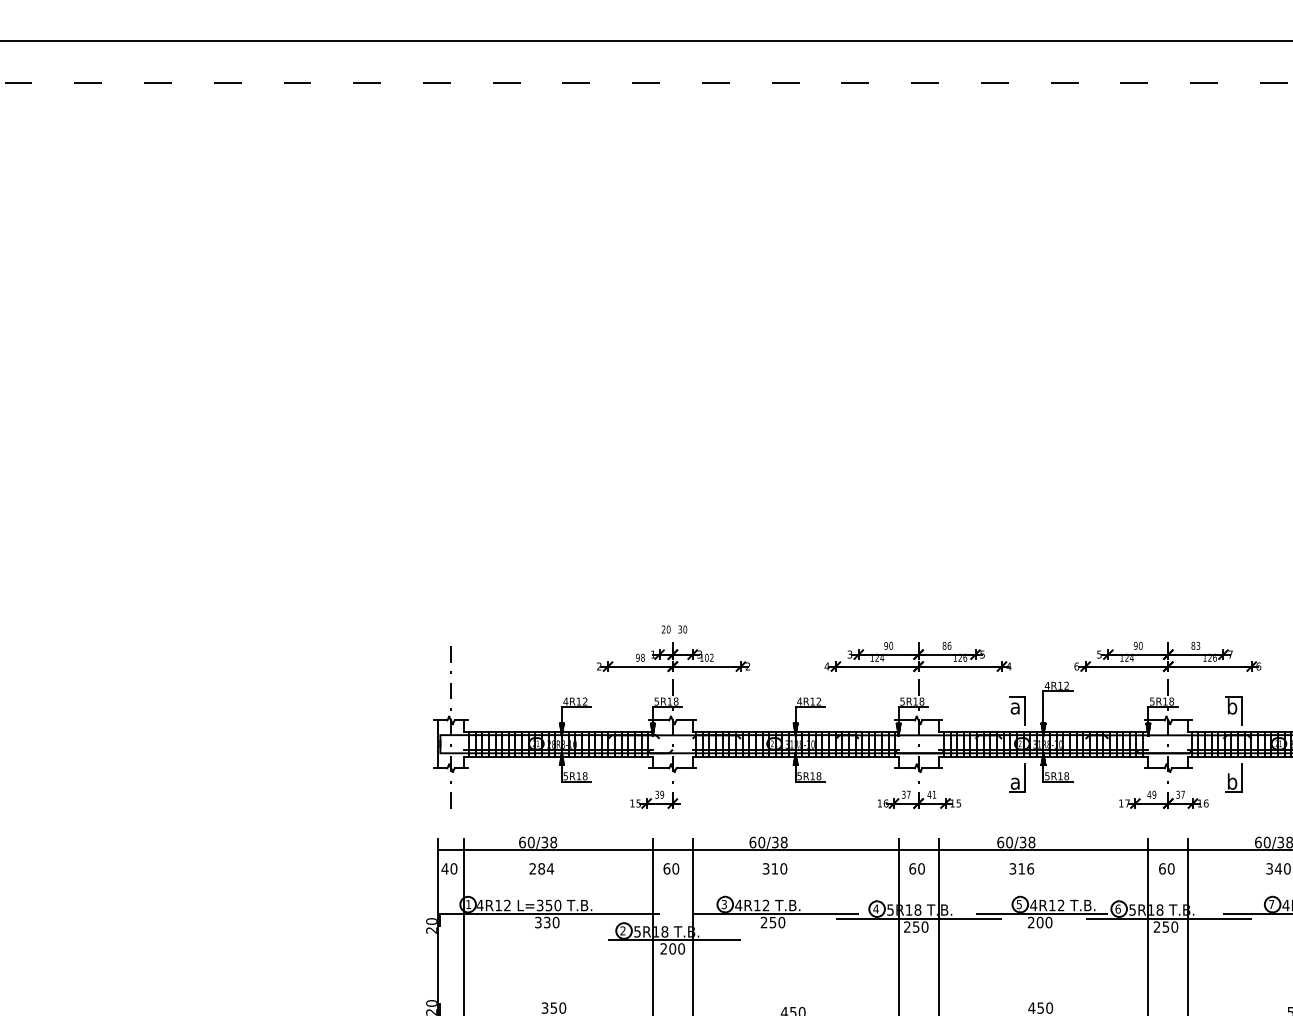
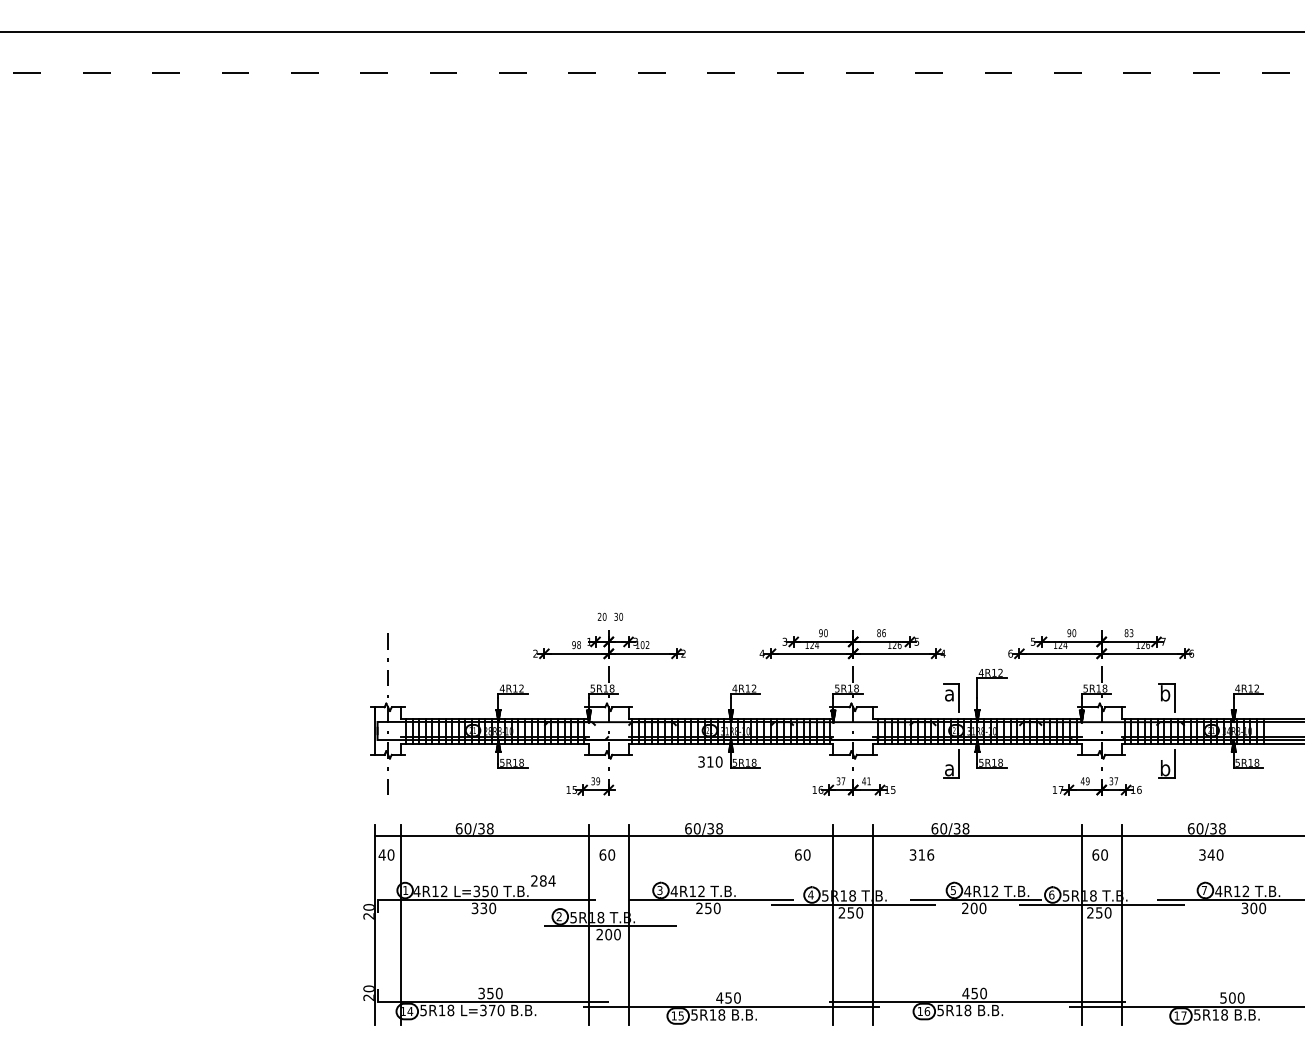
text: (541, 868) -> (543, 880), moved
text: (775, 868) -> (710, 761), moved
text: (916, 868) -> (802, 854), moved
text: (1021, 868) -> (921, 854), moved

